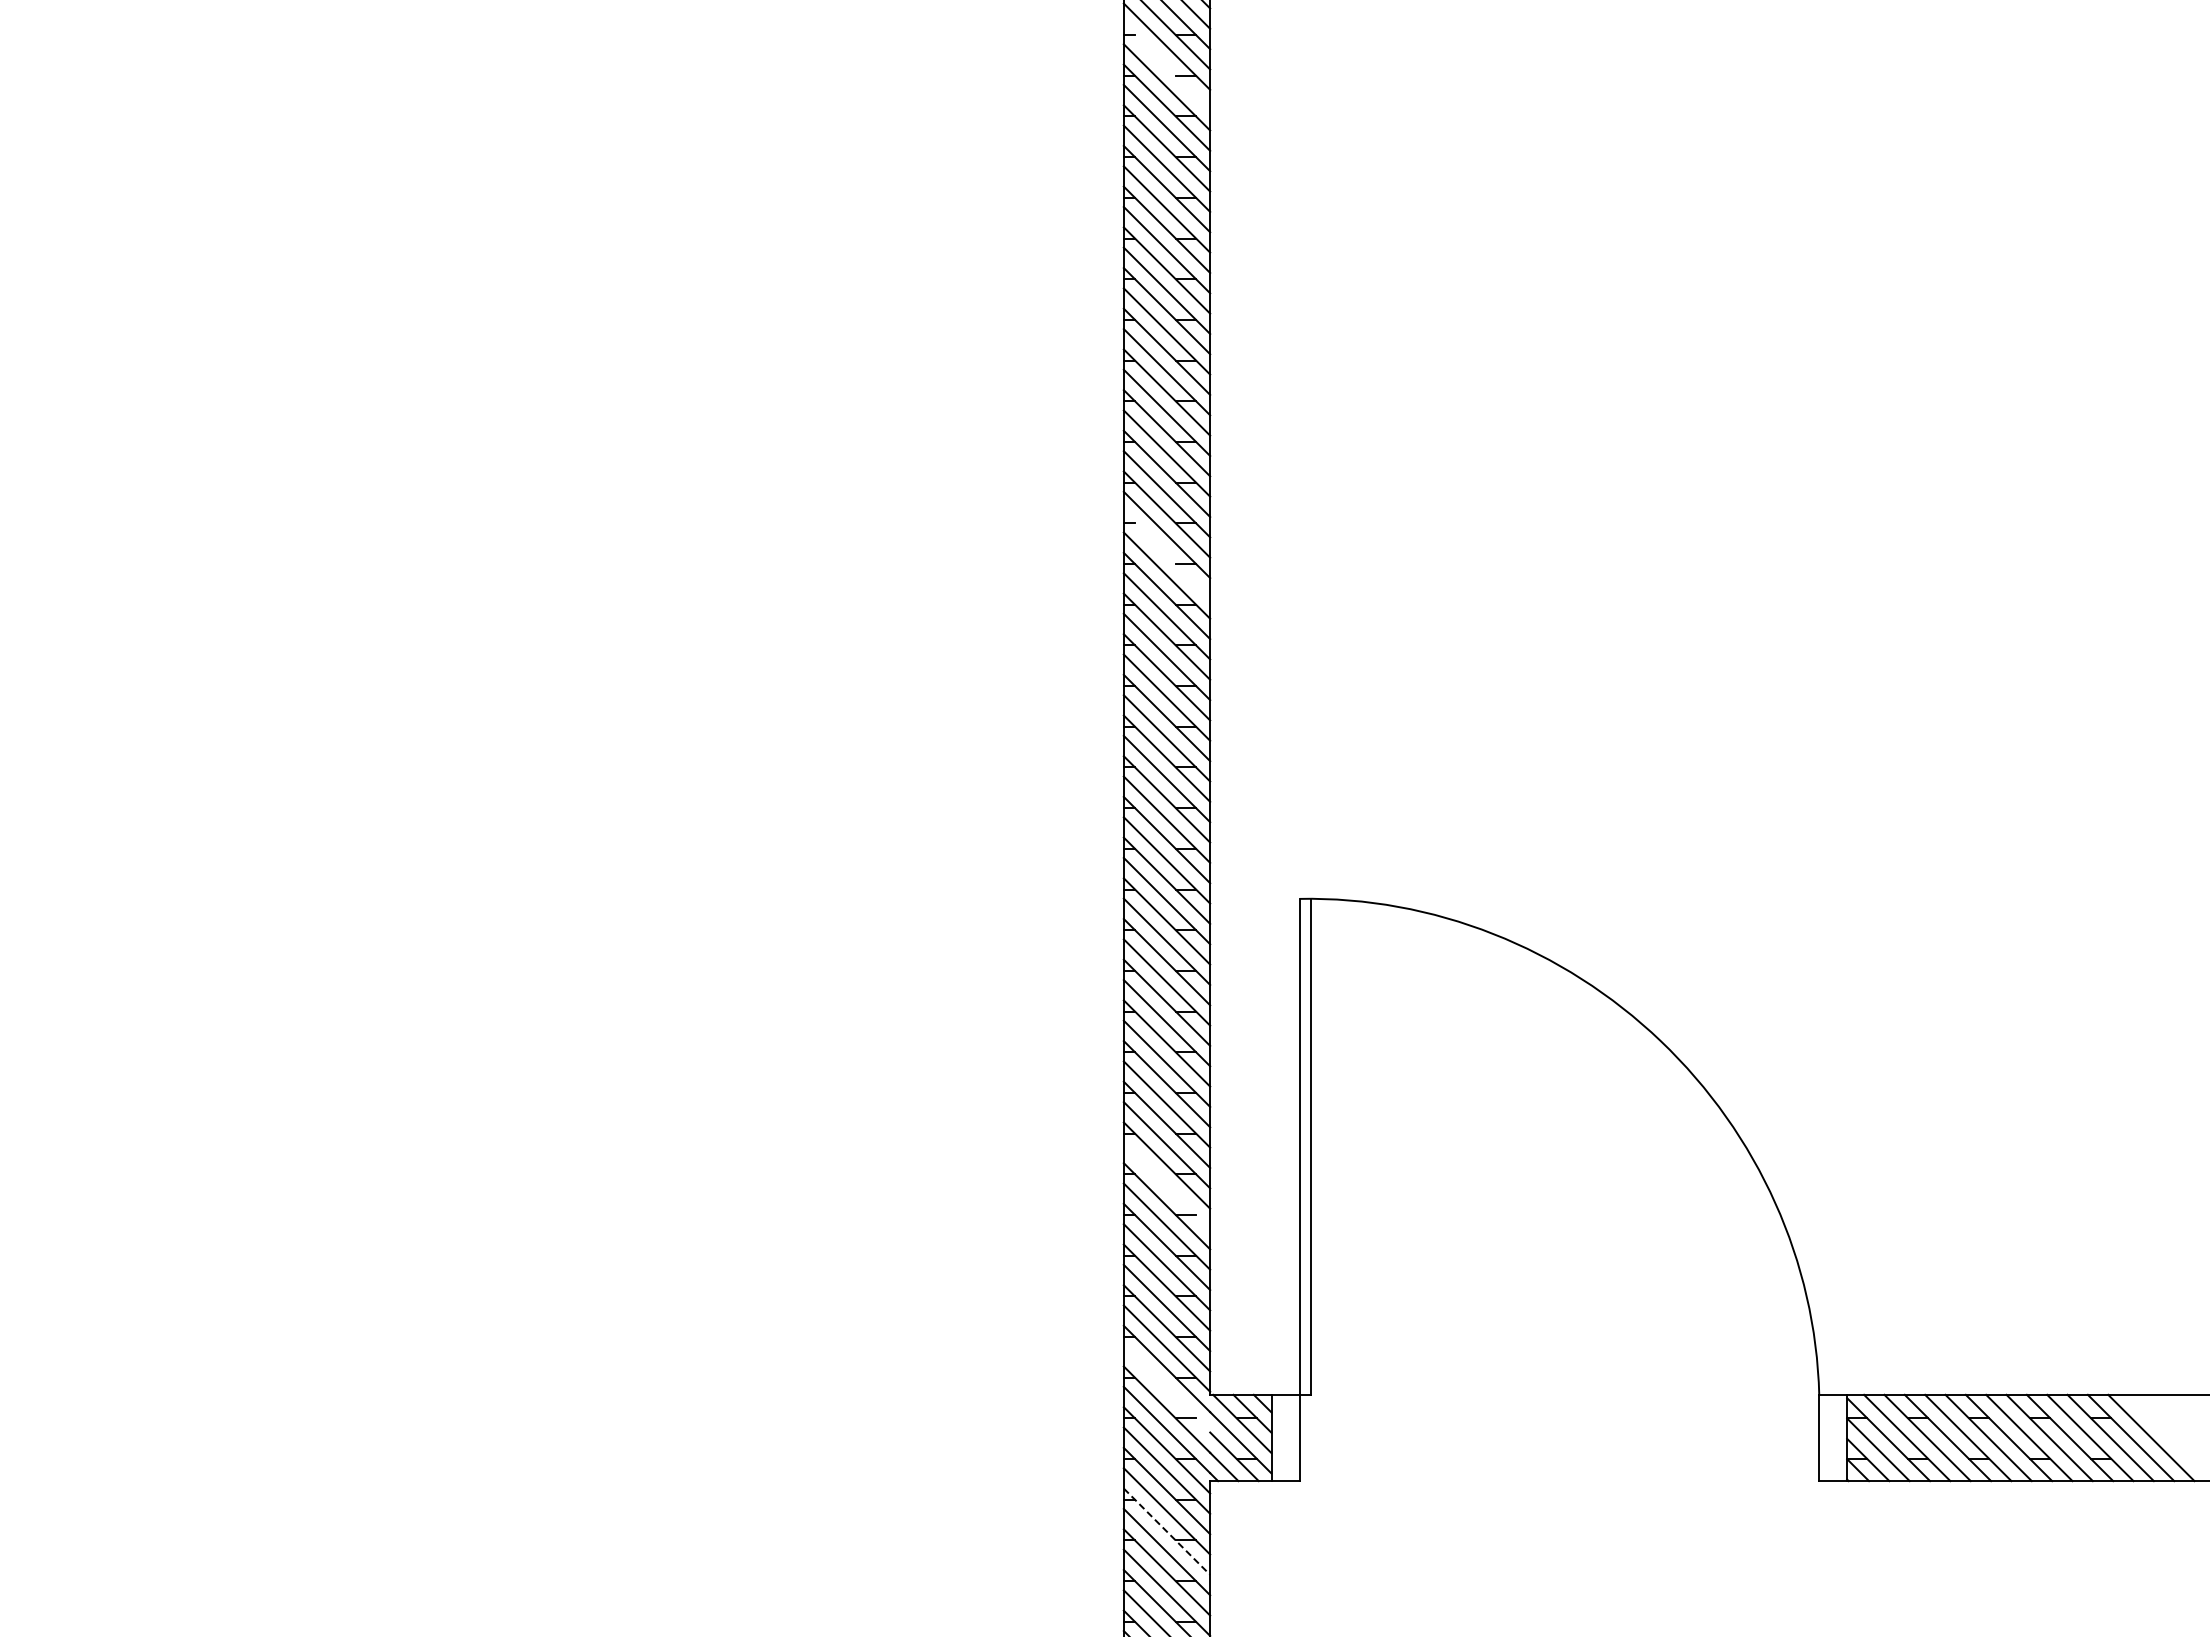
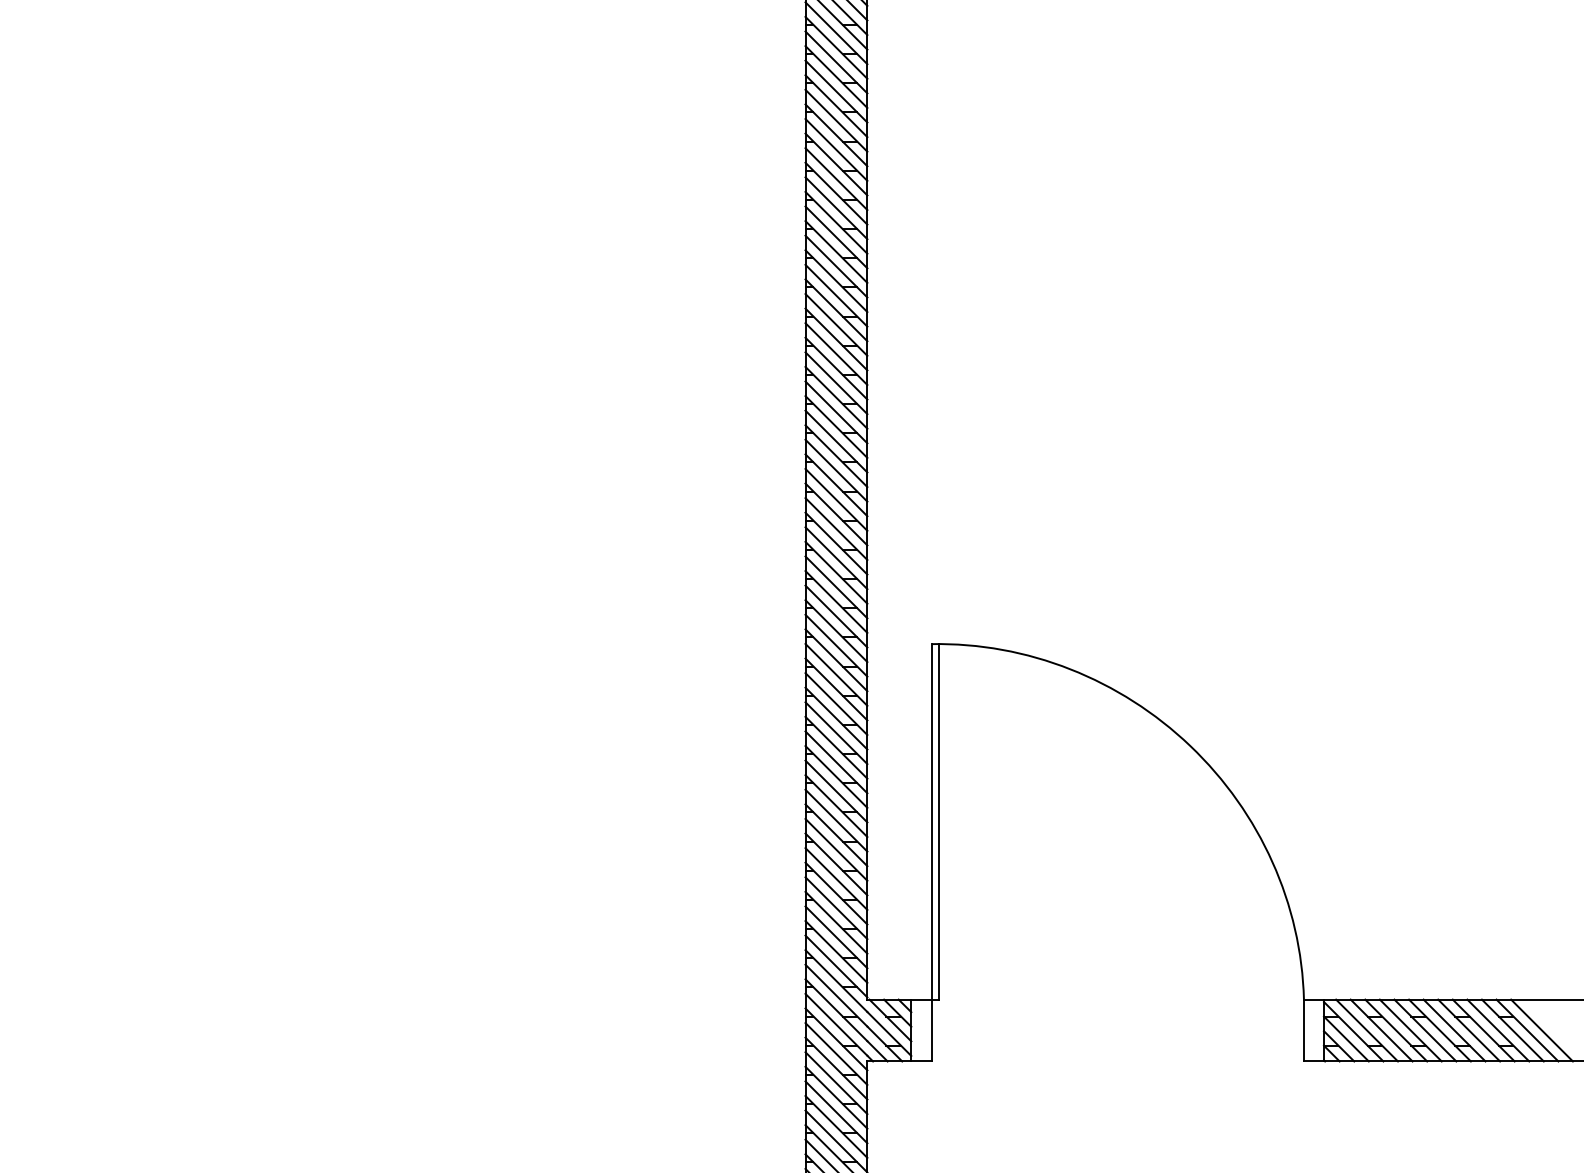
line: (1166, 66) -> (836, 47), added
line: (1166, 555) -> (836, 397), added
line: (1166, 1185) -> (836, 849), added
line: (1166, 1389) -> (836, 995), added
line: (1167, 1532) -> (836, 1098), dashed -> solid

